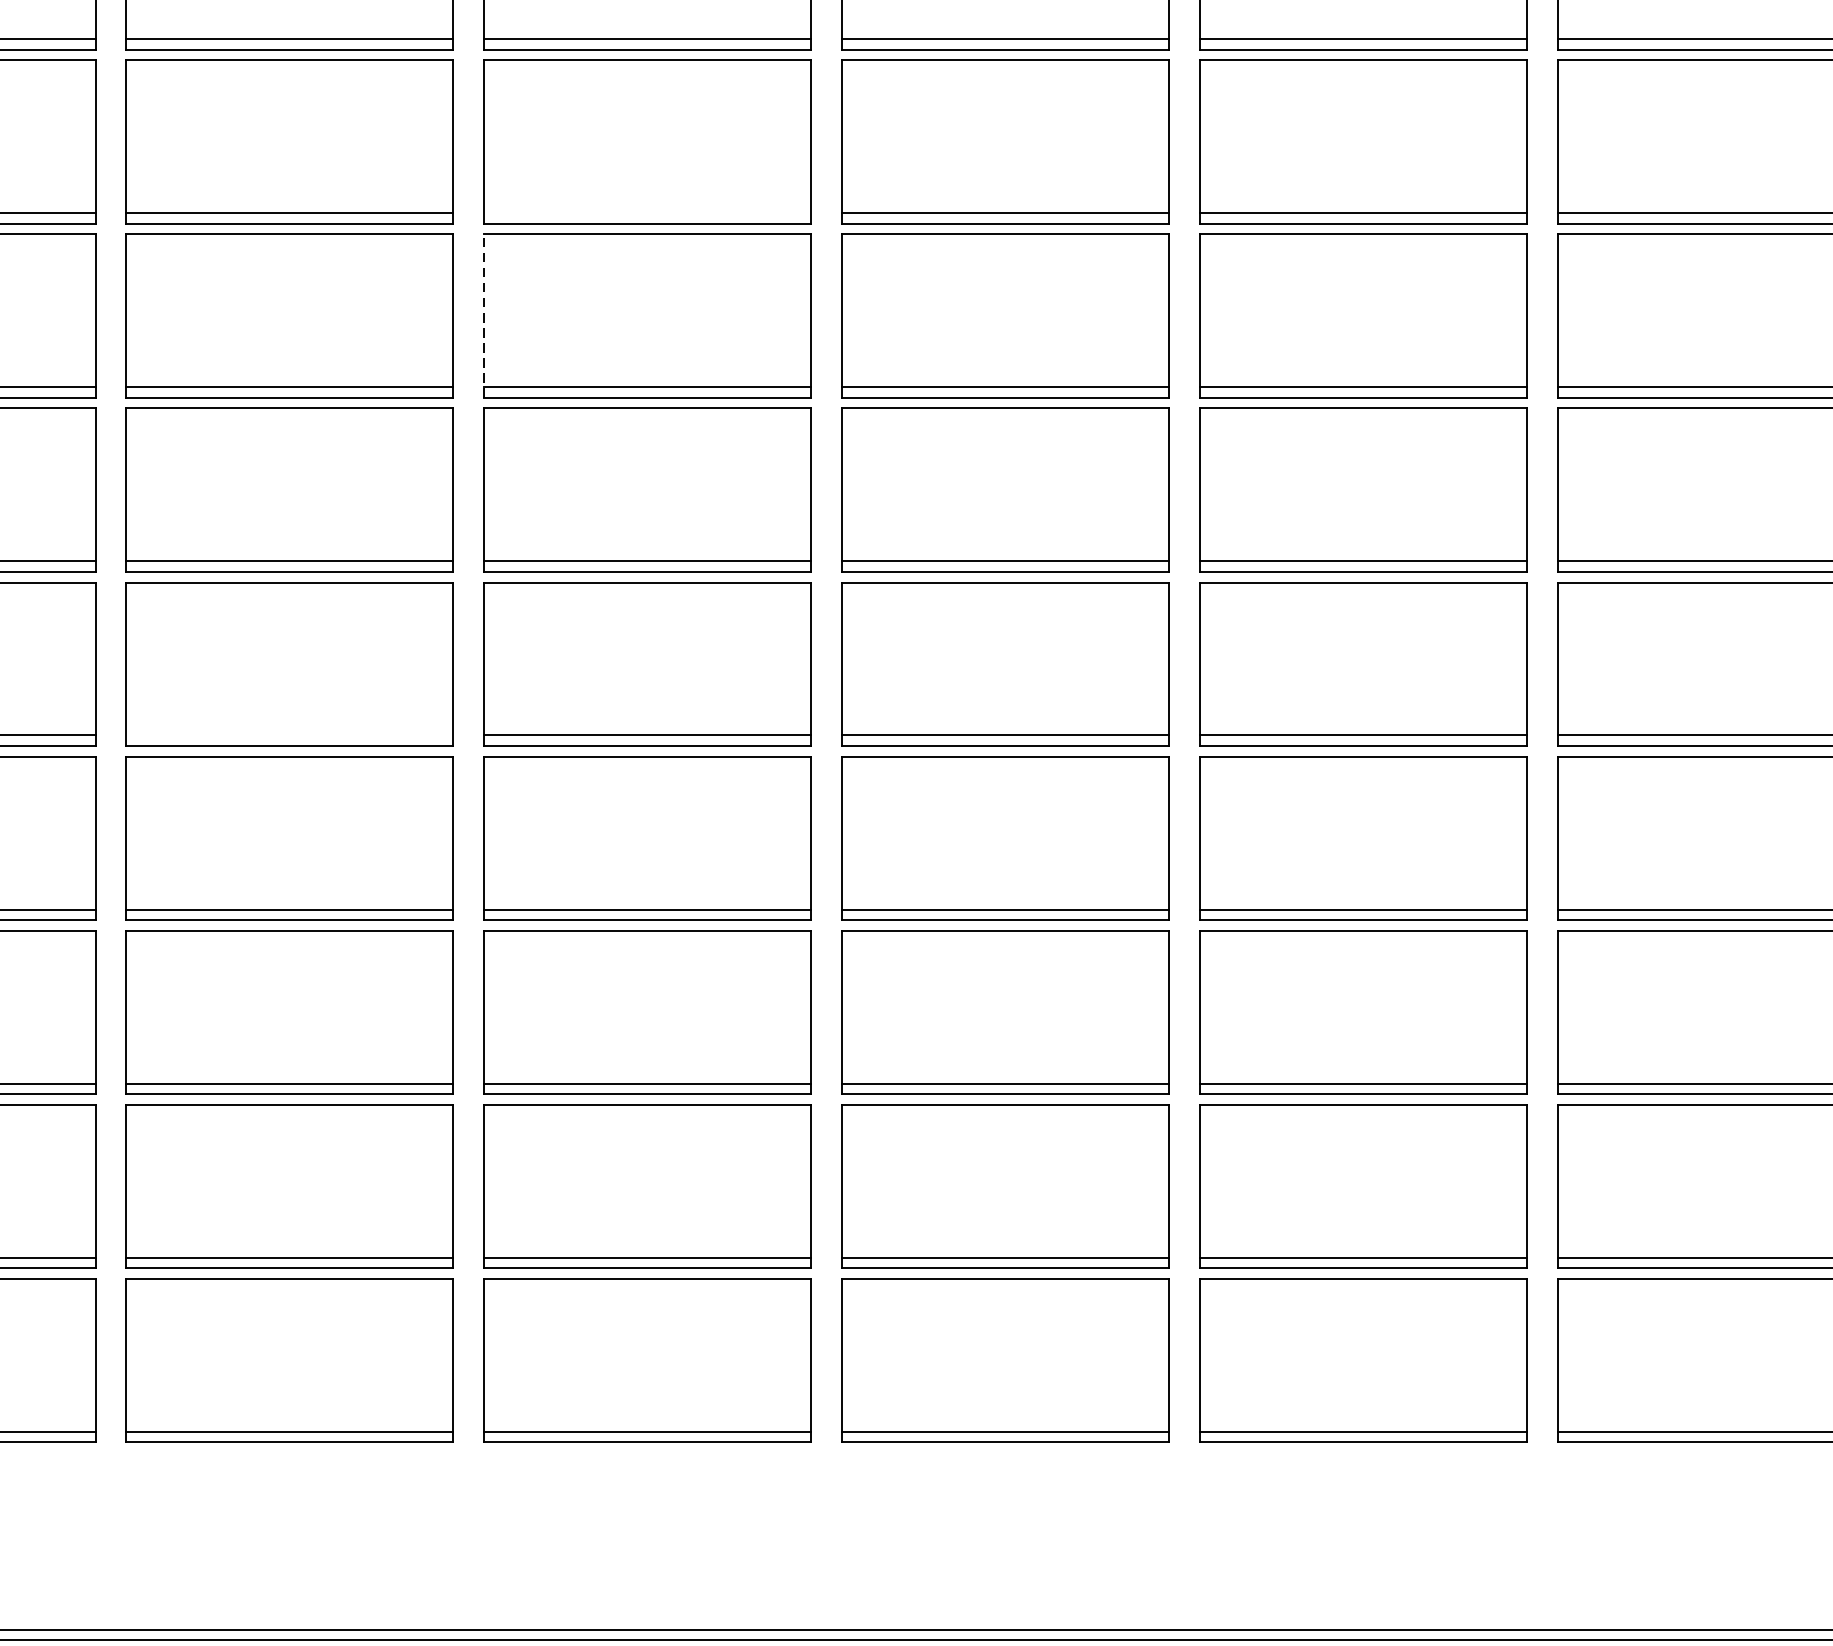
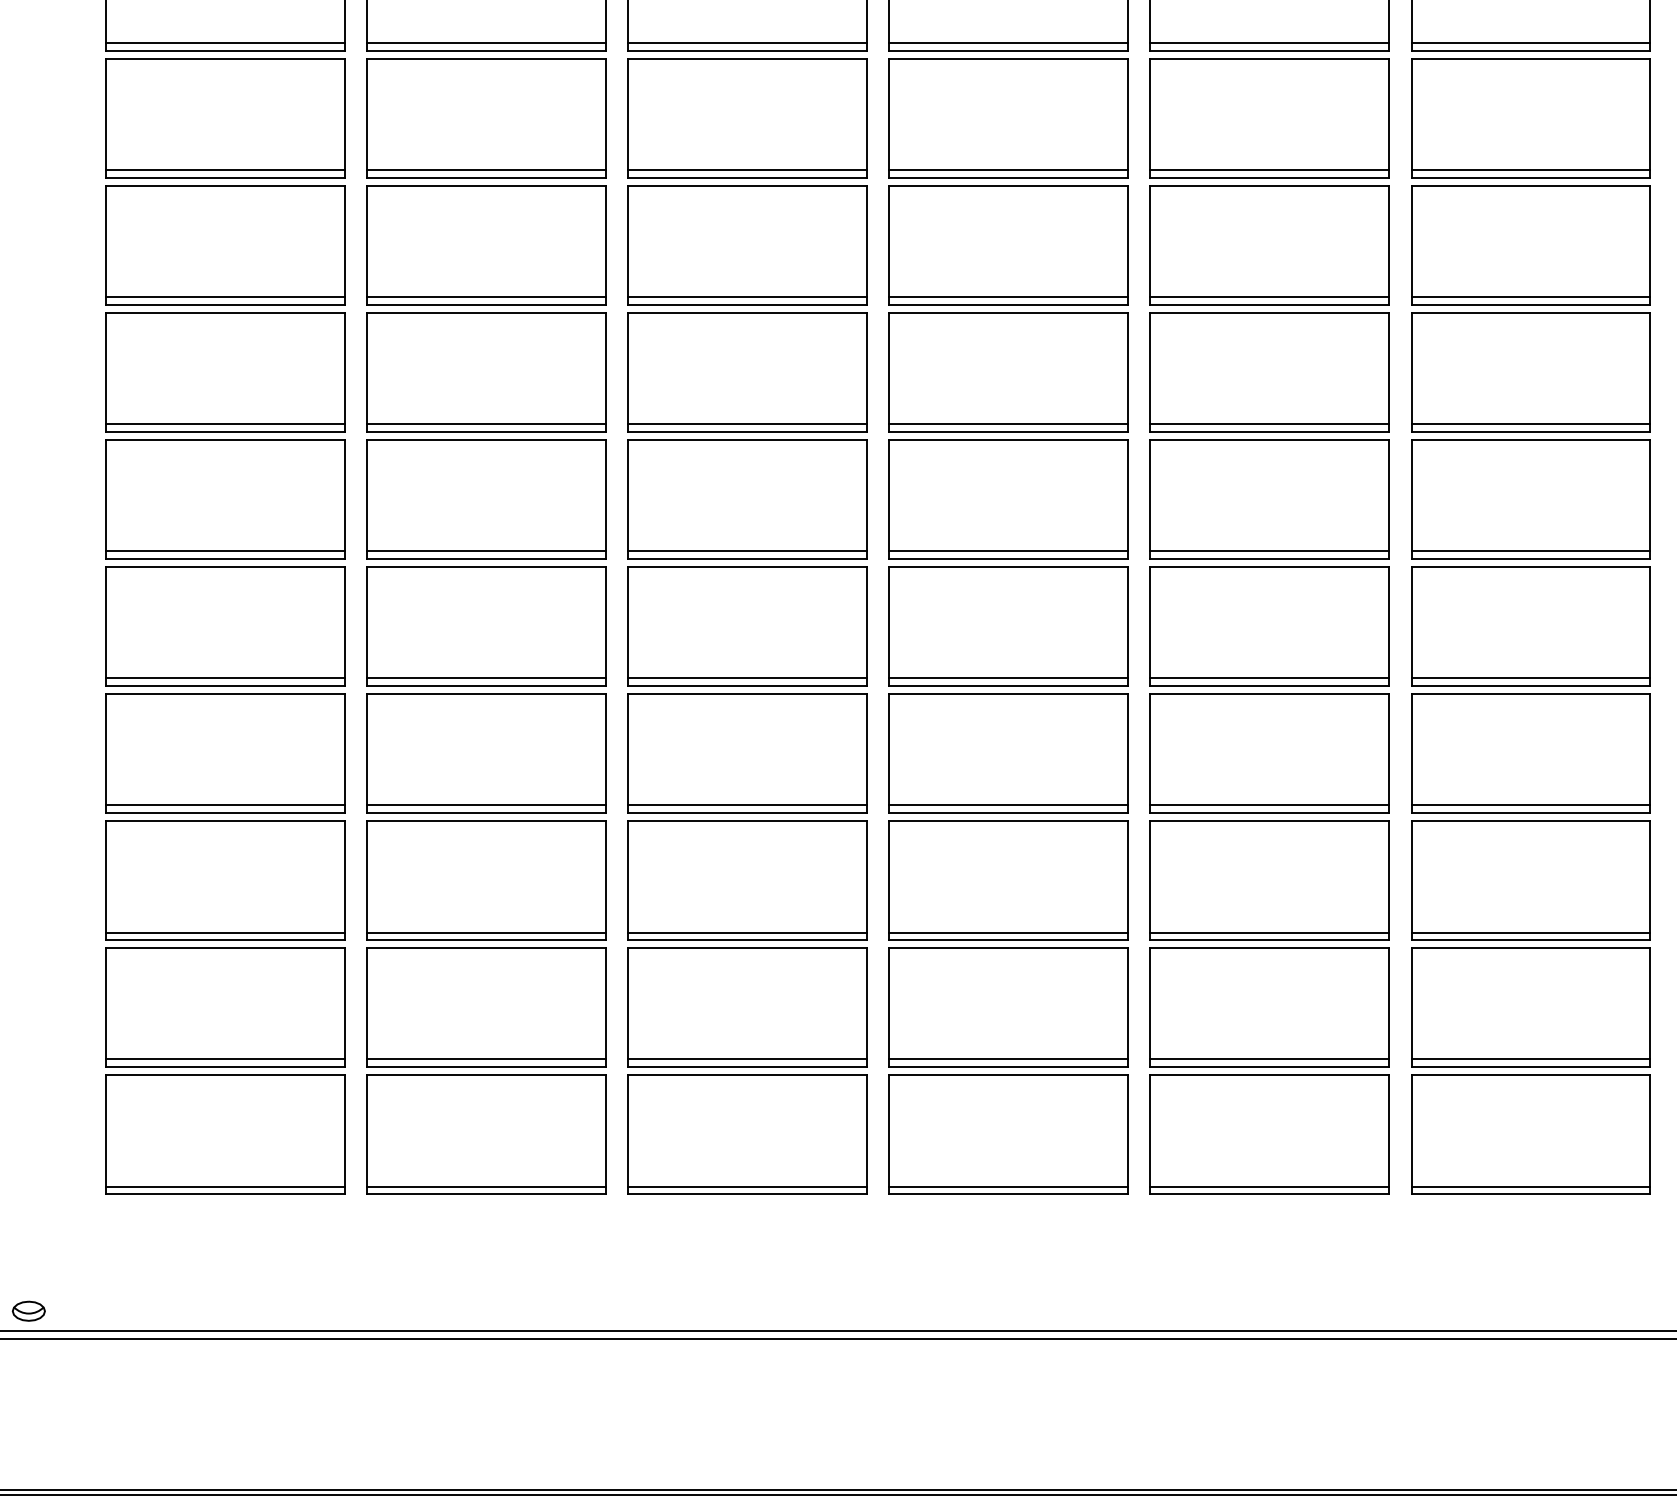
line: (647, 213) -> (747, 297), added
line: (484, 316) -> (628, 372), dashed -> solid
line: (289, 735) -> (486, 678), added

